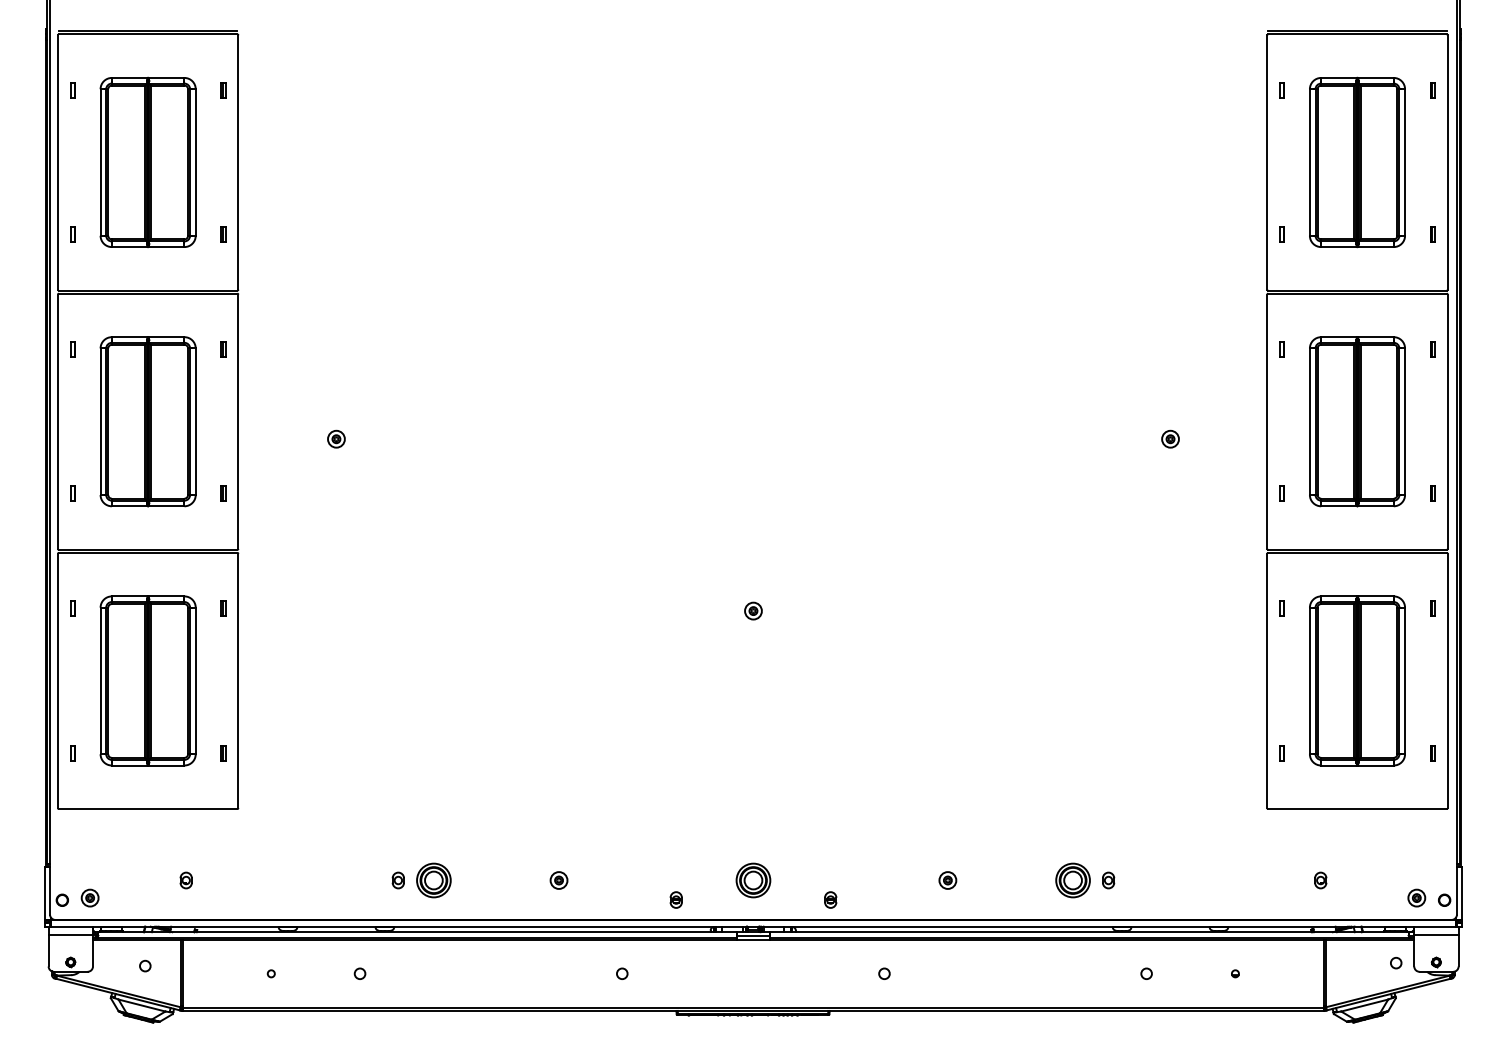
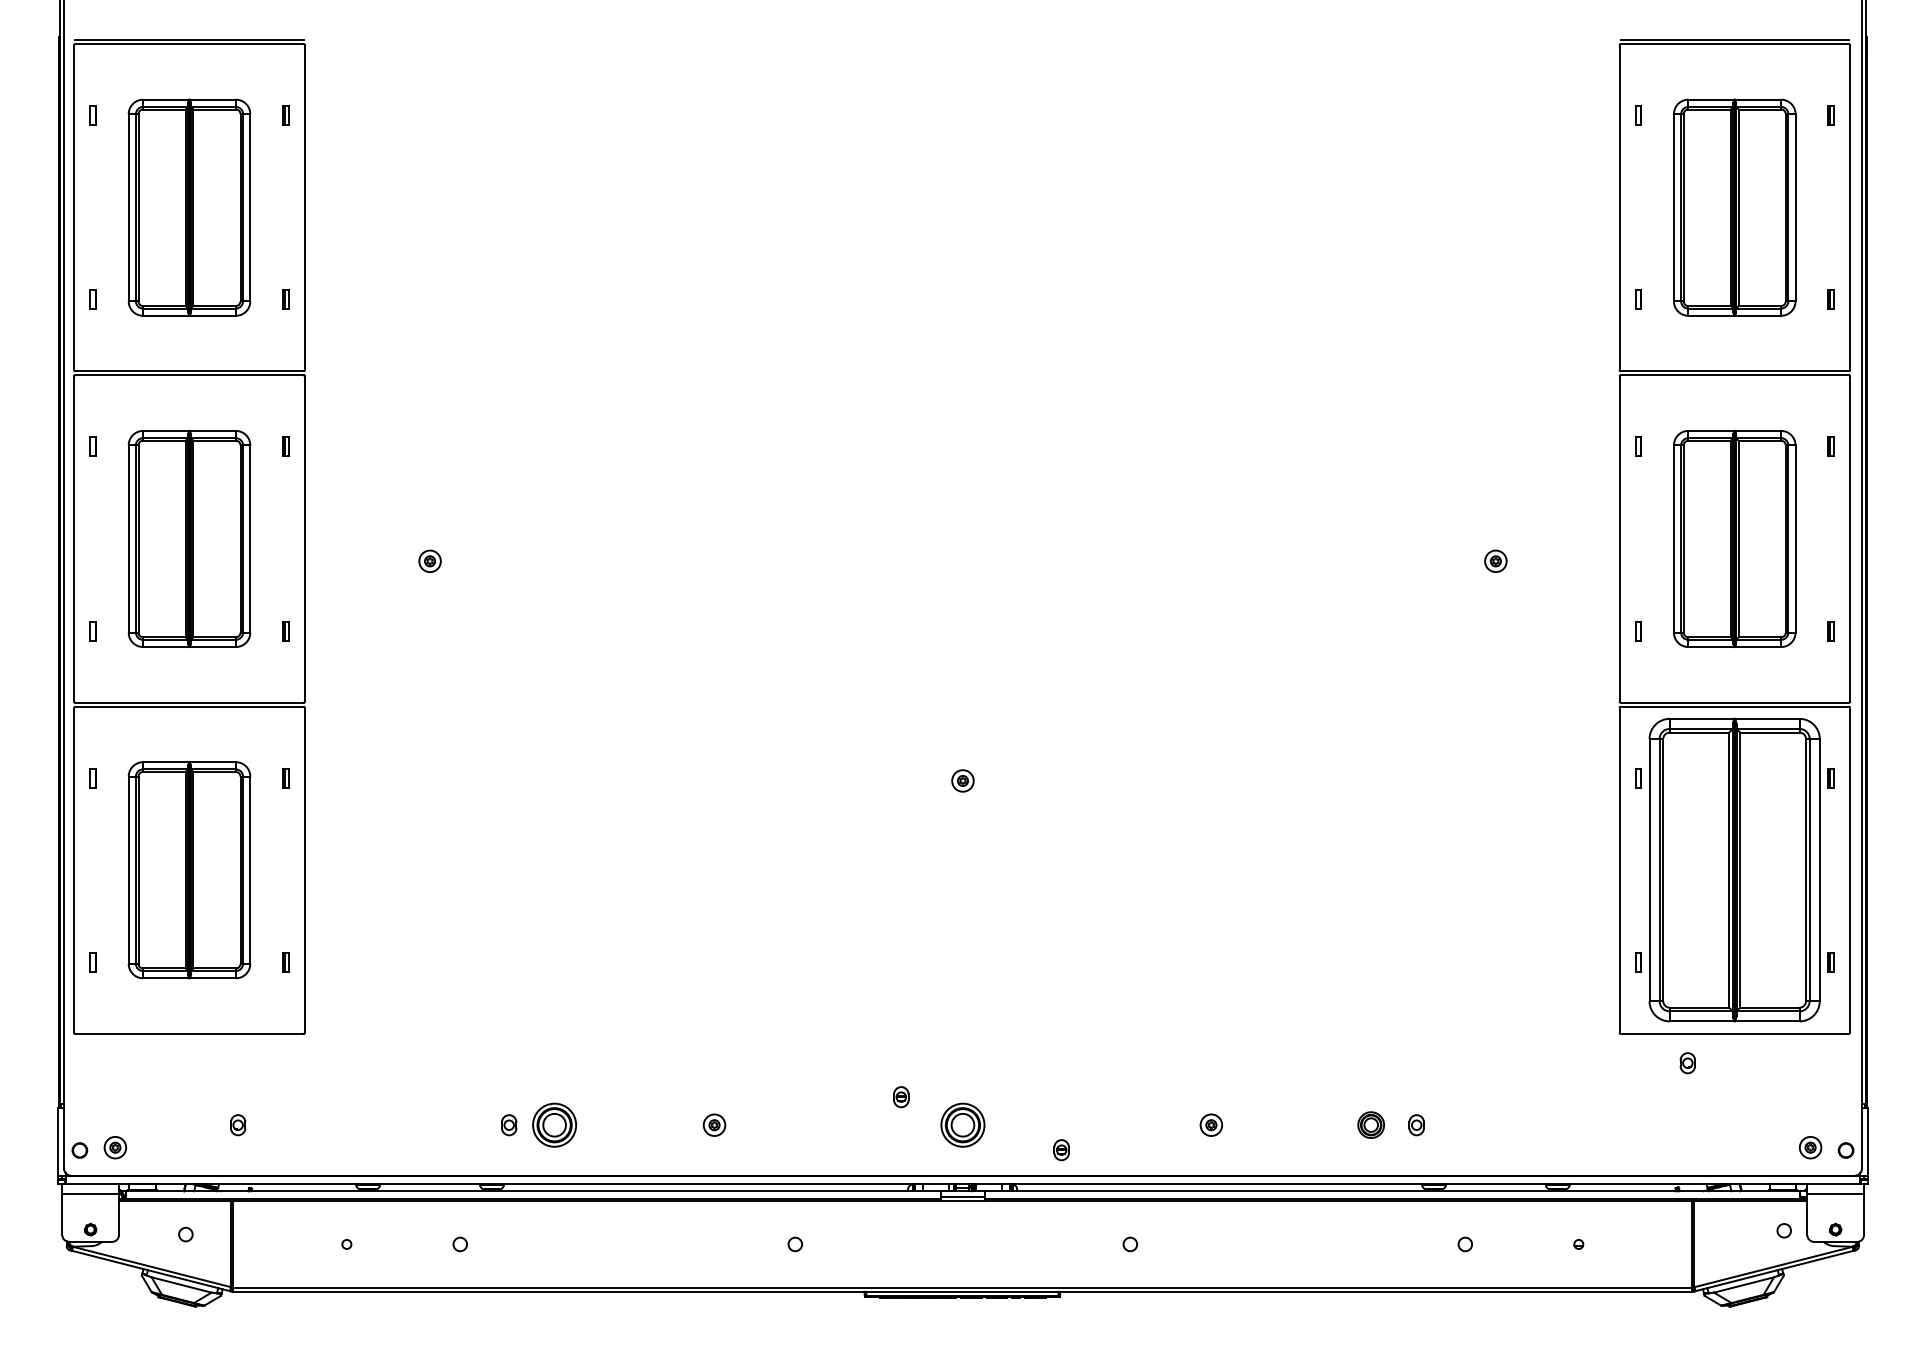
part: (1357, 681) -> (1734, 870), size x1.4
part: (1072, 879) -> (1370, 1124), size x0.6
part: (1320, 880) -> (1687, 1063), moved
part: (676, 900) -> (901, 1097), moved

